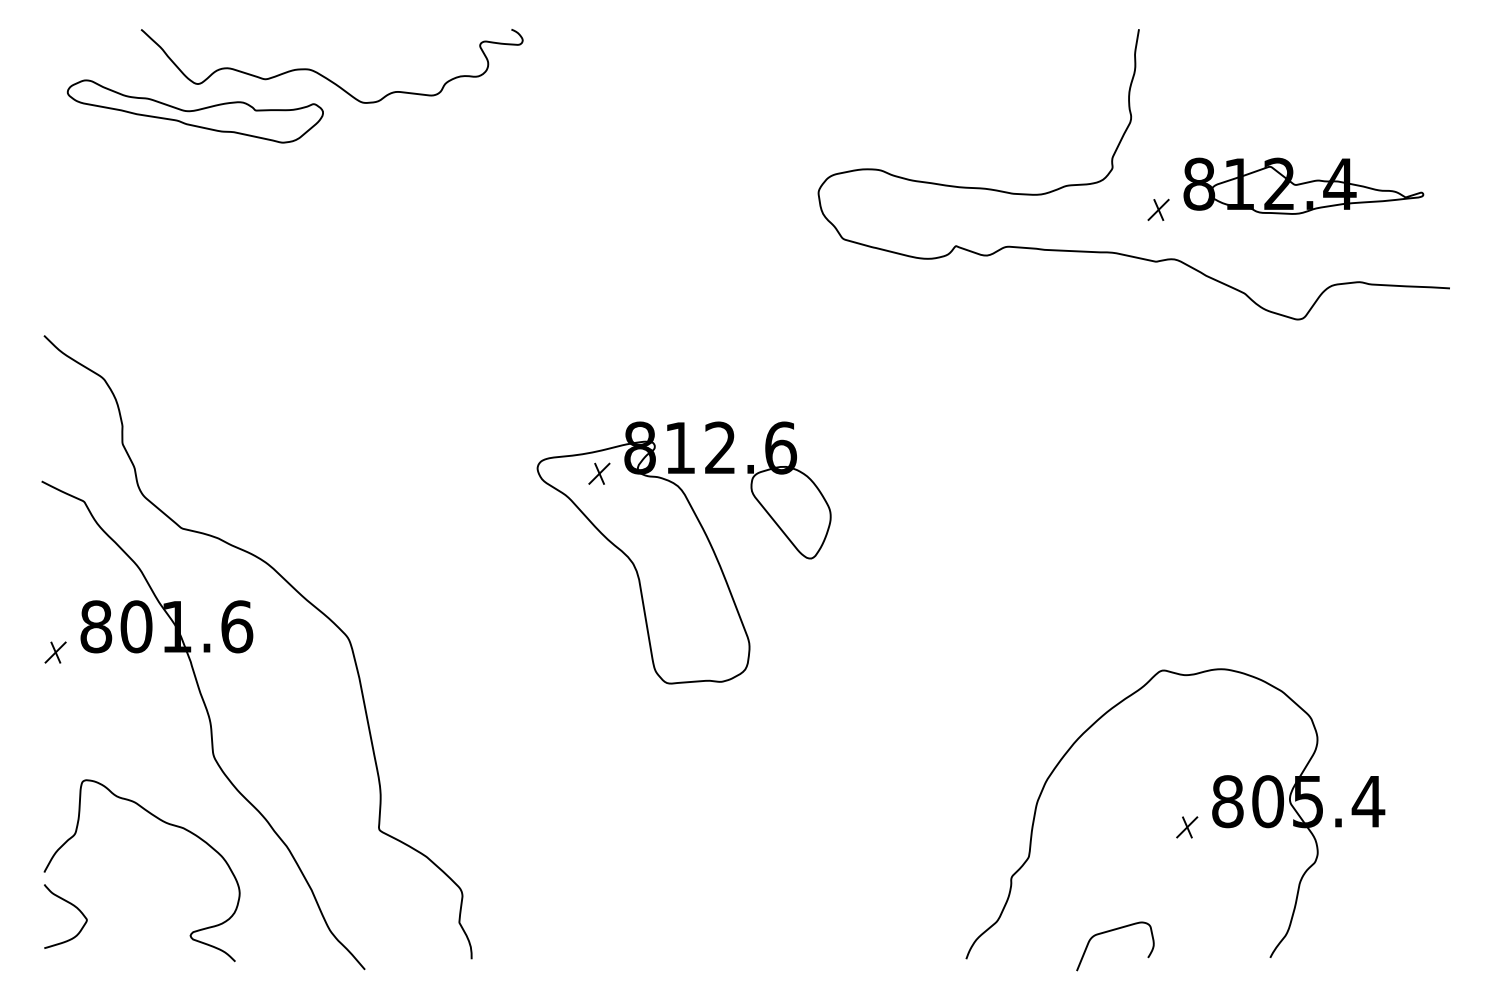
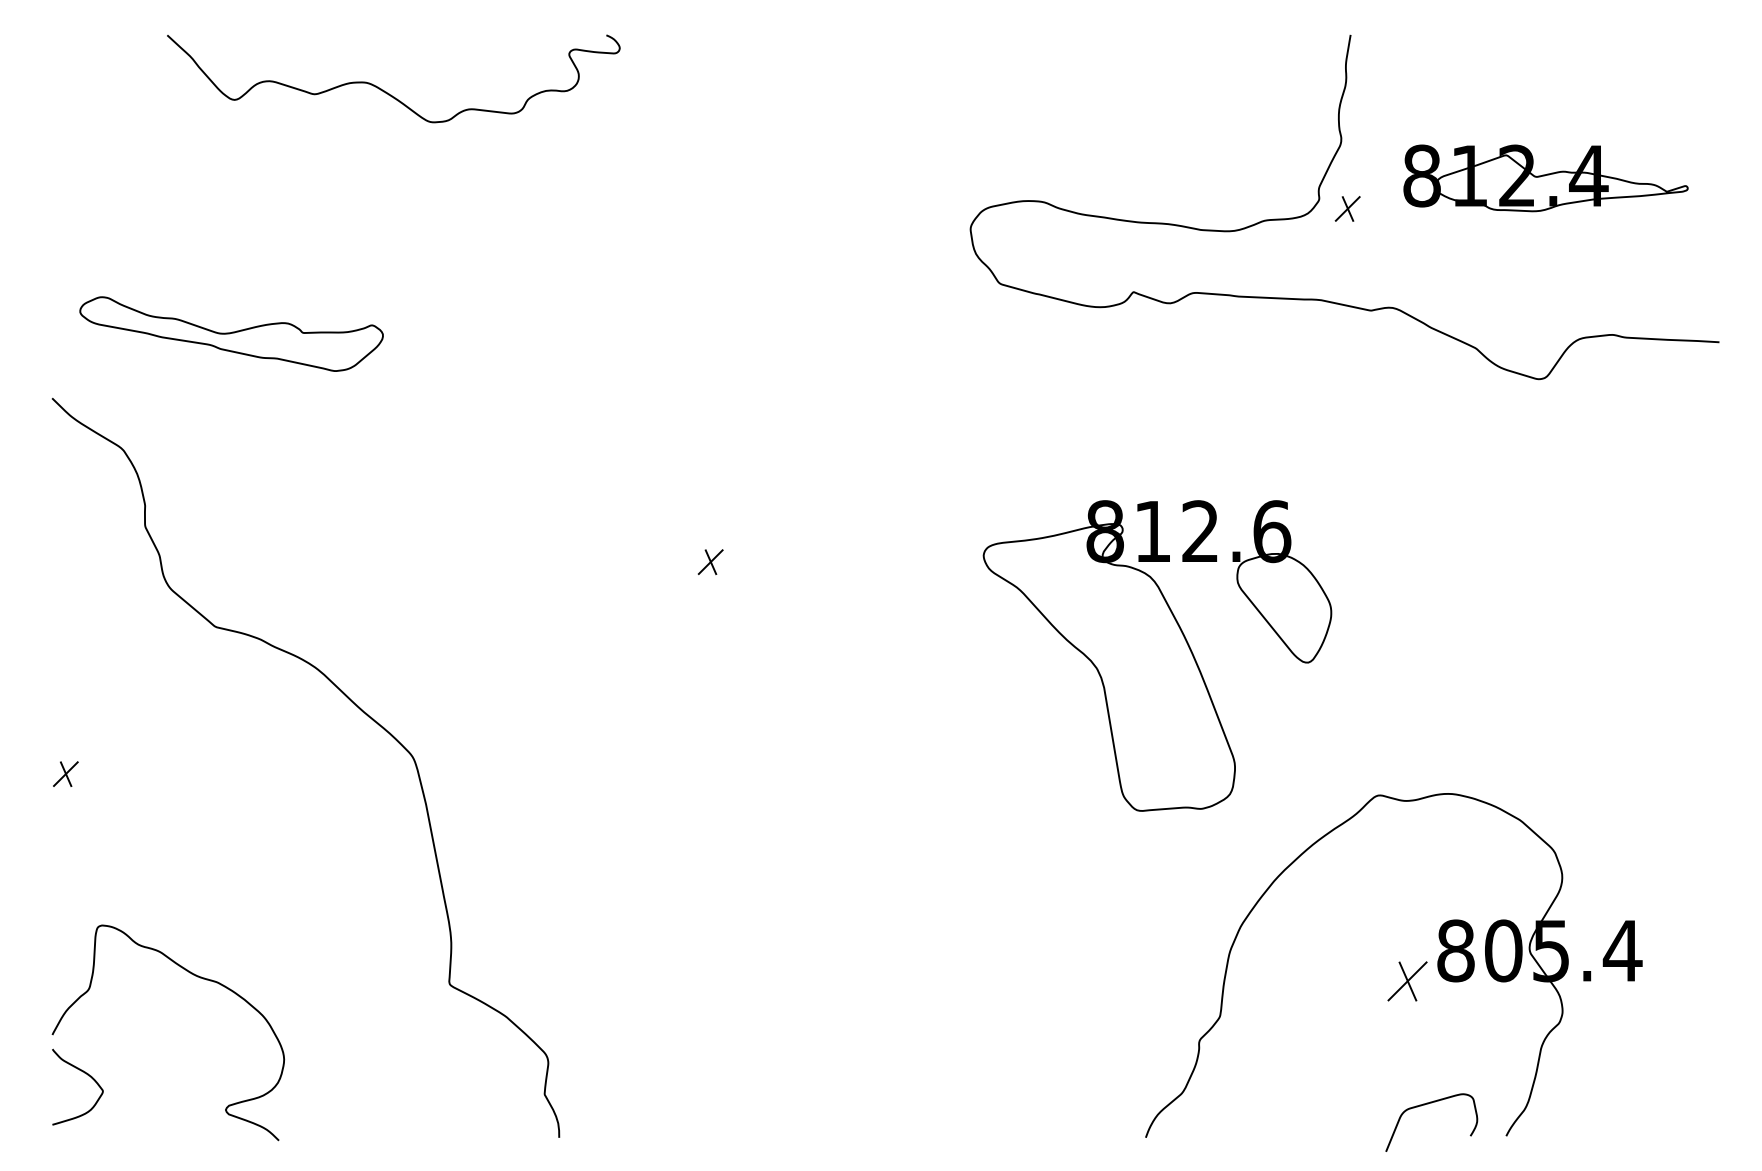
part: (194, 111) -> (230, 334), moved
part: (1303, 185) -> (1545, 177), moved
part: (1158, 209) -> (1347, 208), moved
part: (683, 552) -> (1156, 655), moved
part: (209, 724) -> (248, 859), removed
part: (1187, 827) -> (1408, 981), size x1.6
curve: (1112, 931) -> (1428, 1104), moved

